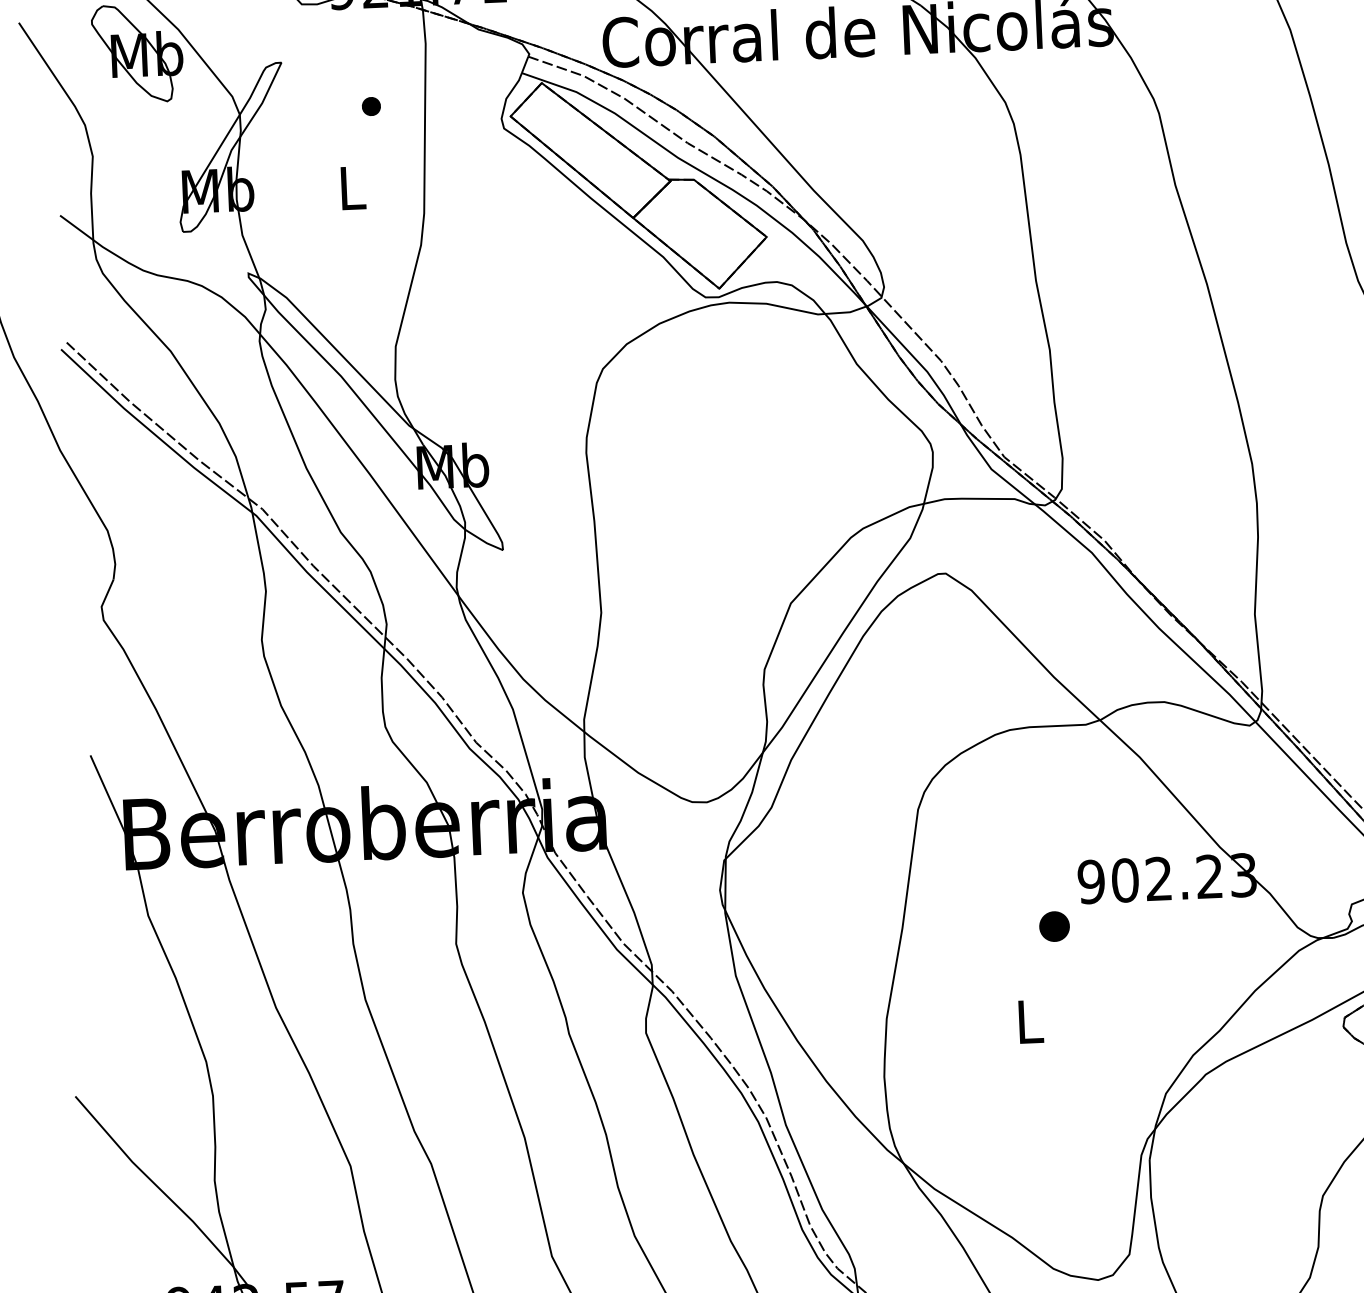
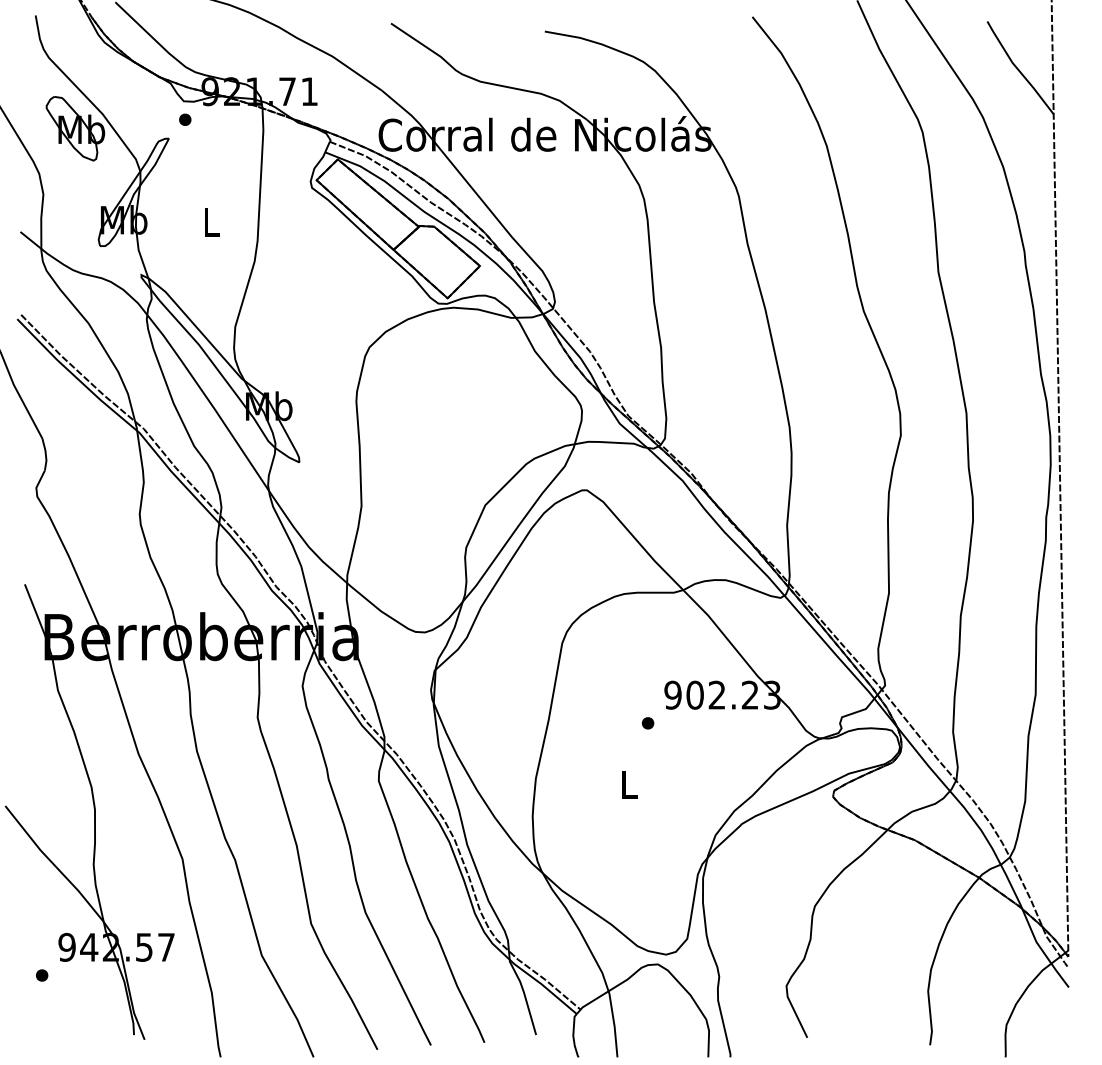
part: (371, 106) -> (185, 119), moved
part: (1055, 926) -> (648, 723), size x0.62

